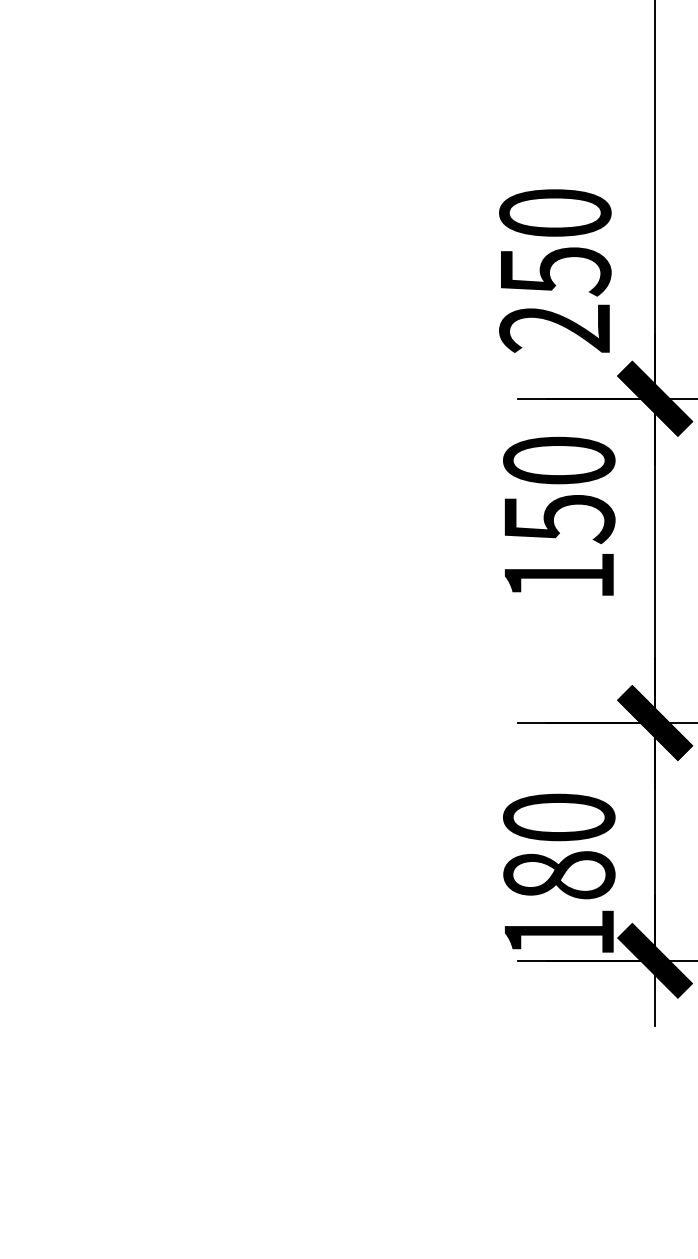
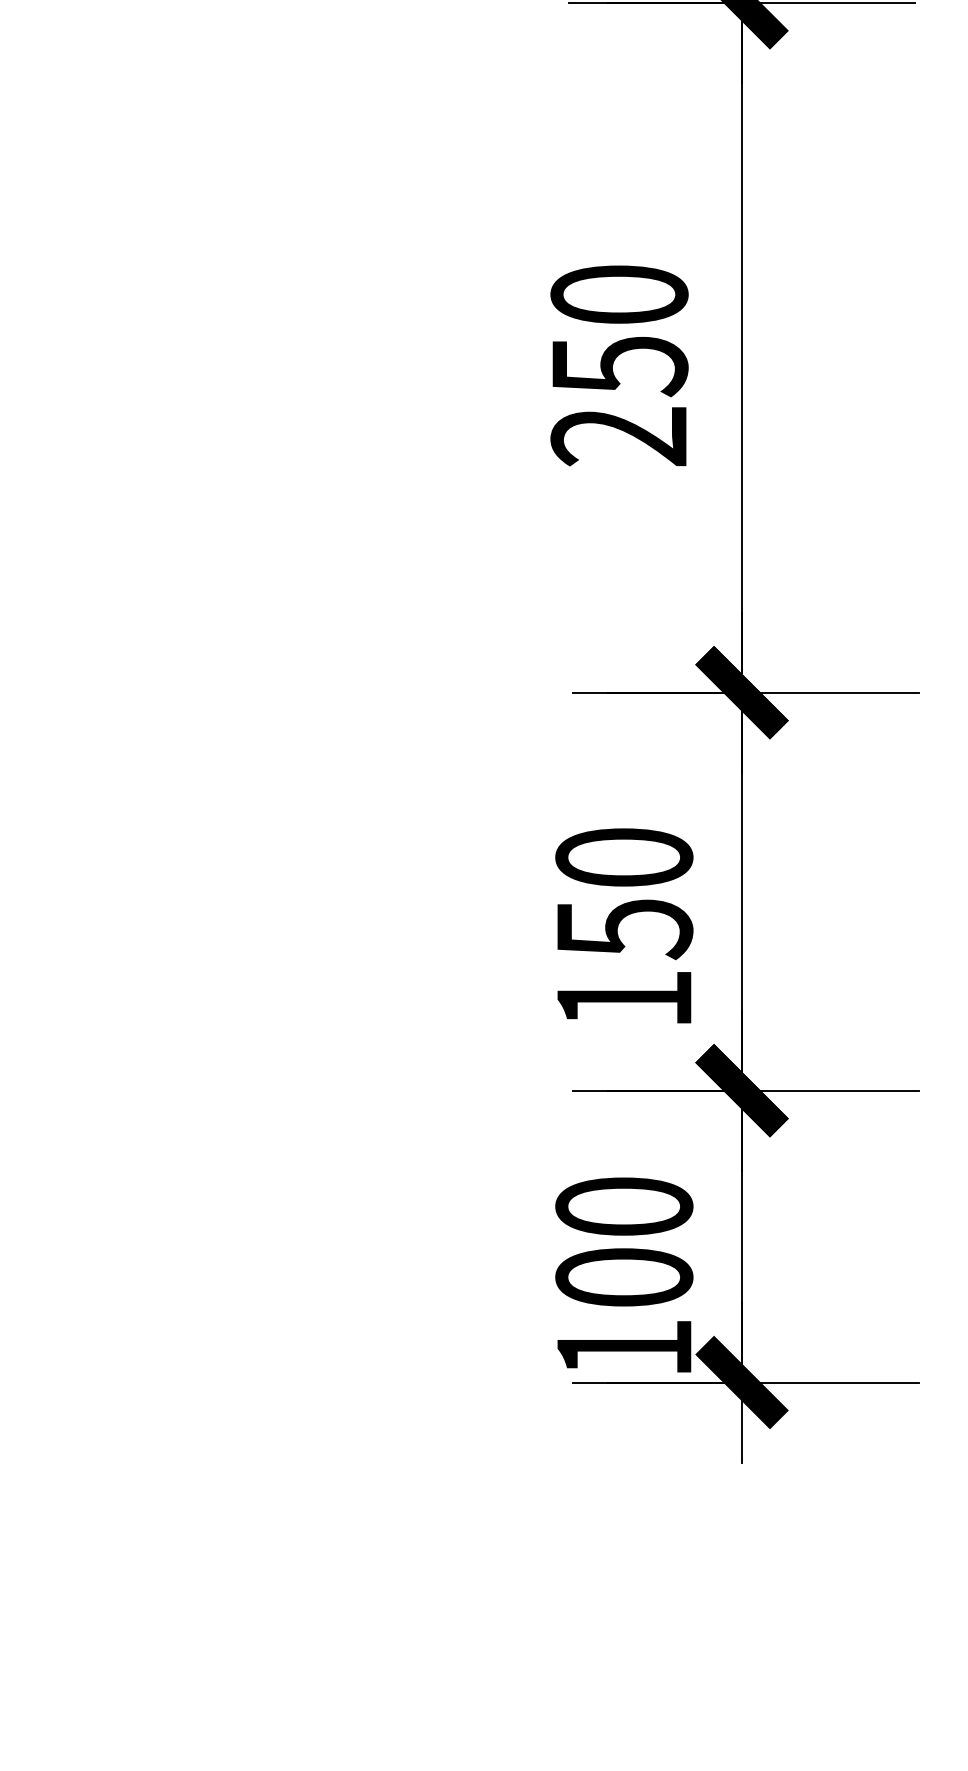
text: (555, 270) -> (619, 365), moved
text: (559, 515) -> (624, 925), moved
text: (559, 875) -> (624, 1277), 180 -> 100

